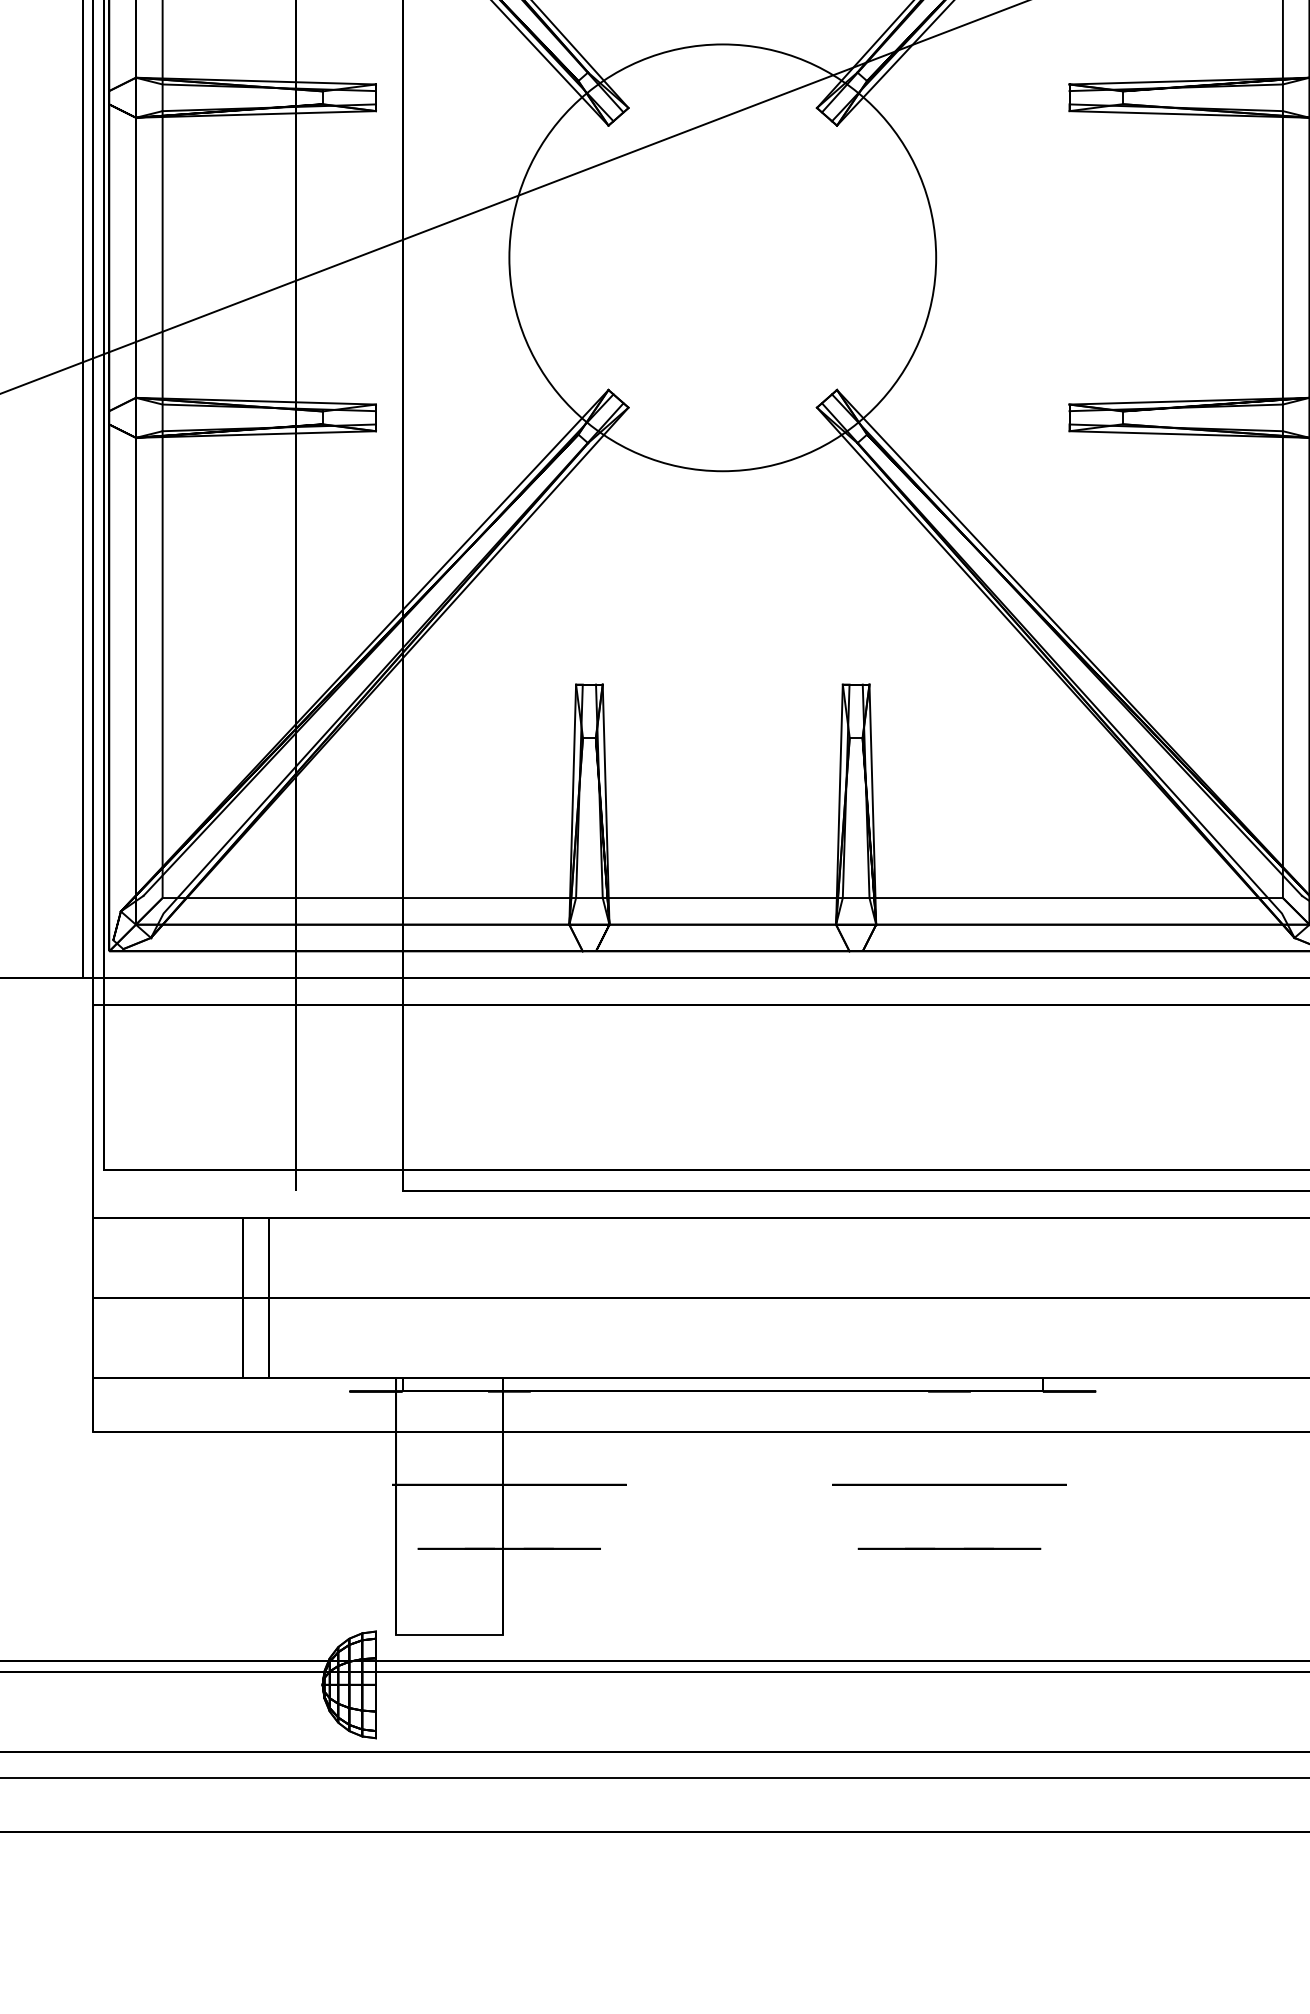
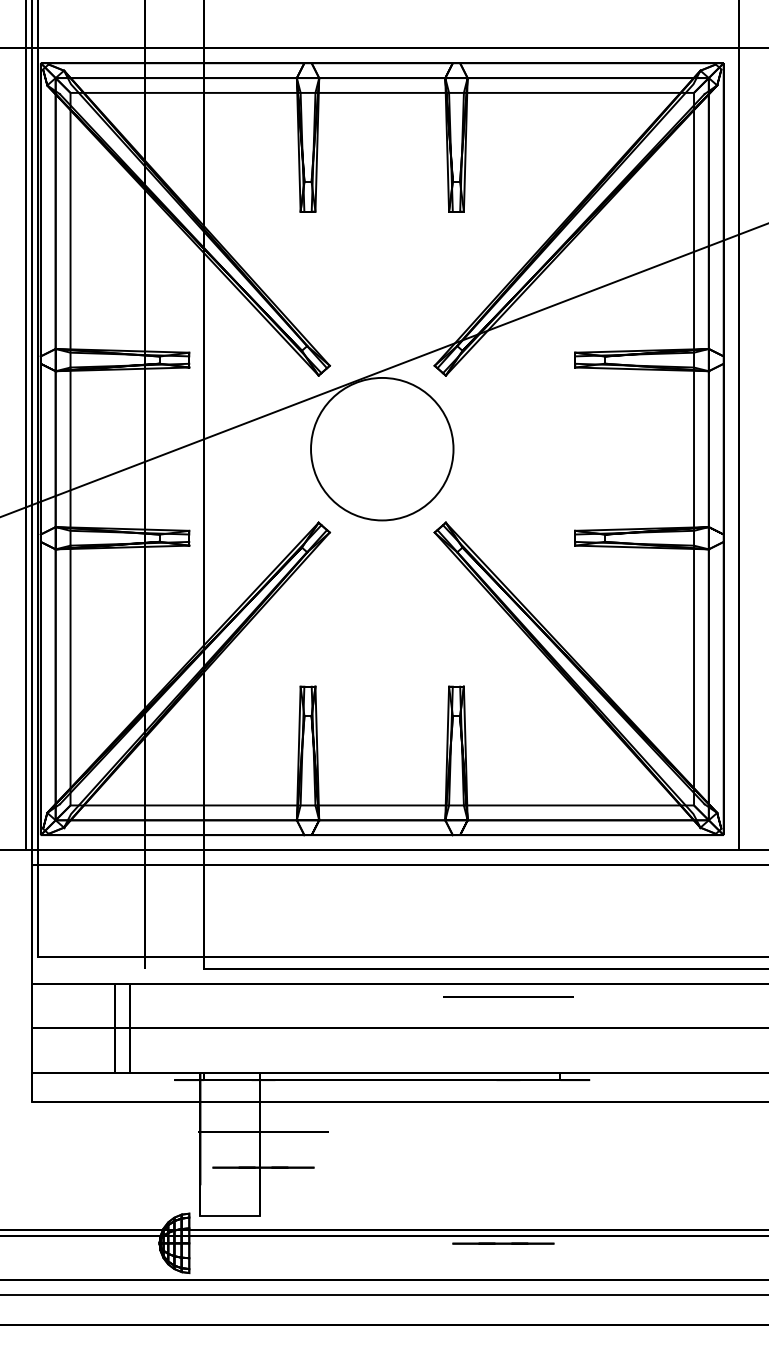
circle: (723, 256) -> (382, 448), size x0.6
circle: (949, 1483) -> (508, 996), moved
line: (949, 1548) -> (503, 1243), moved

